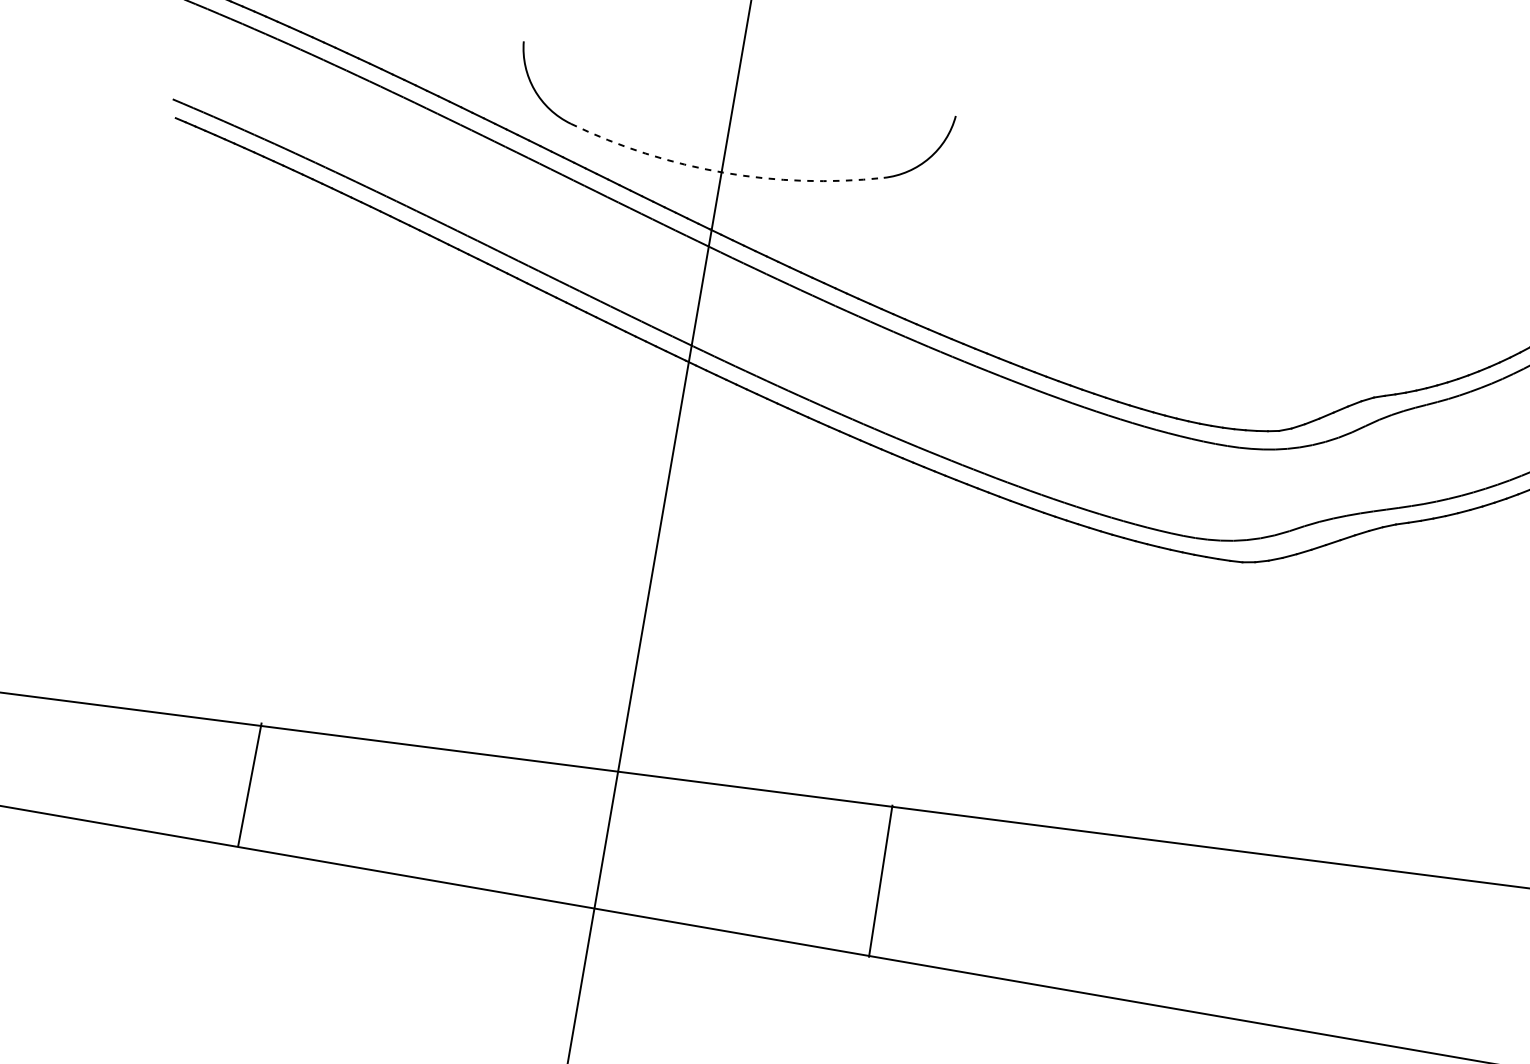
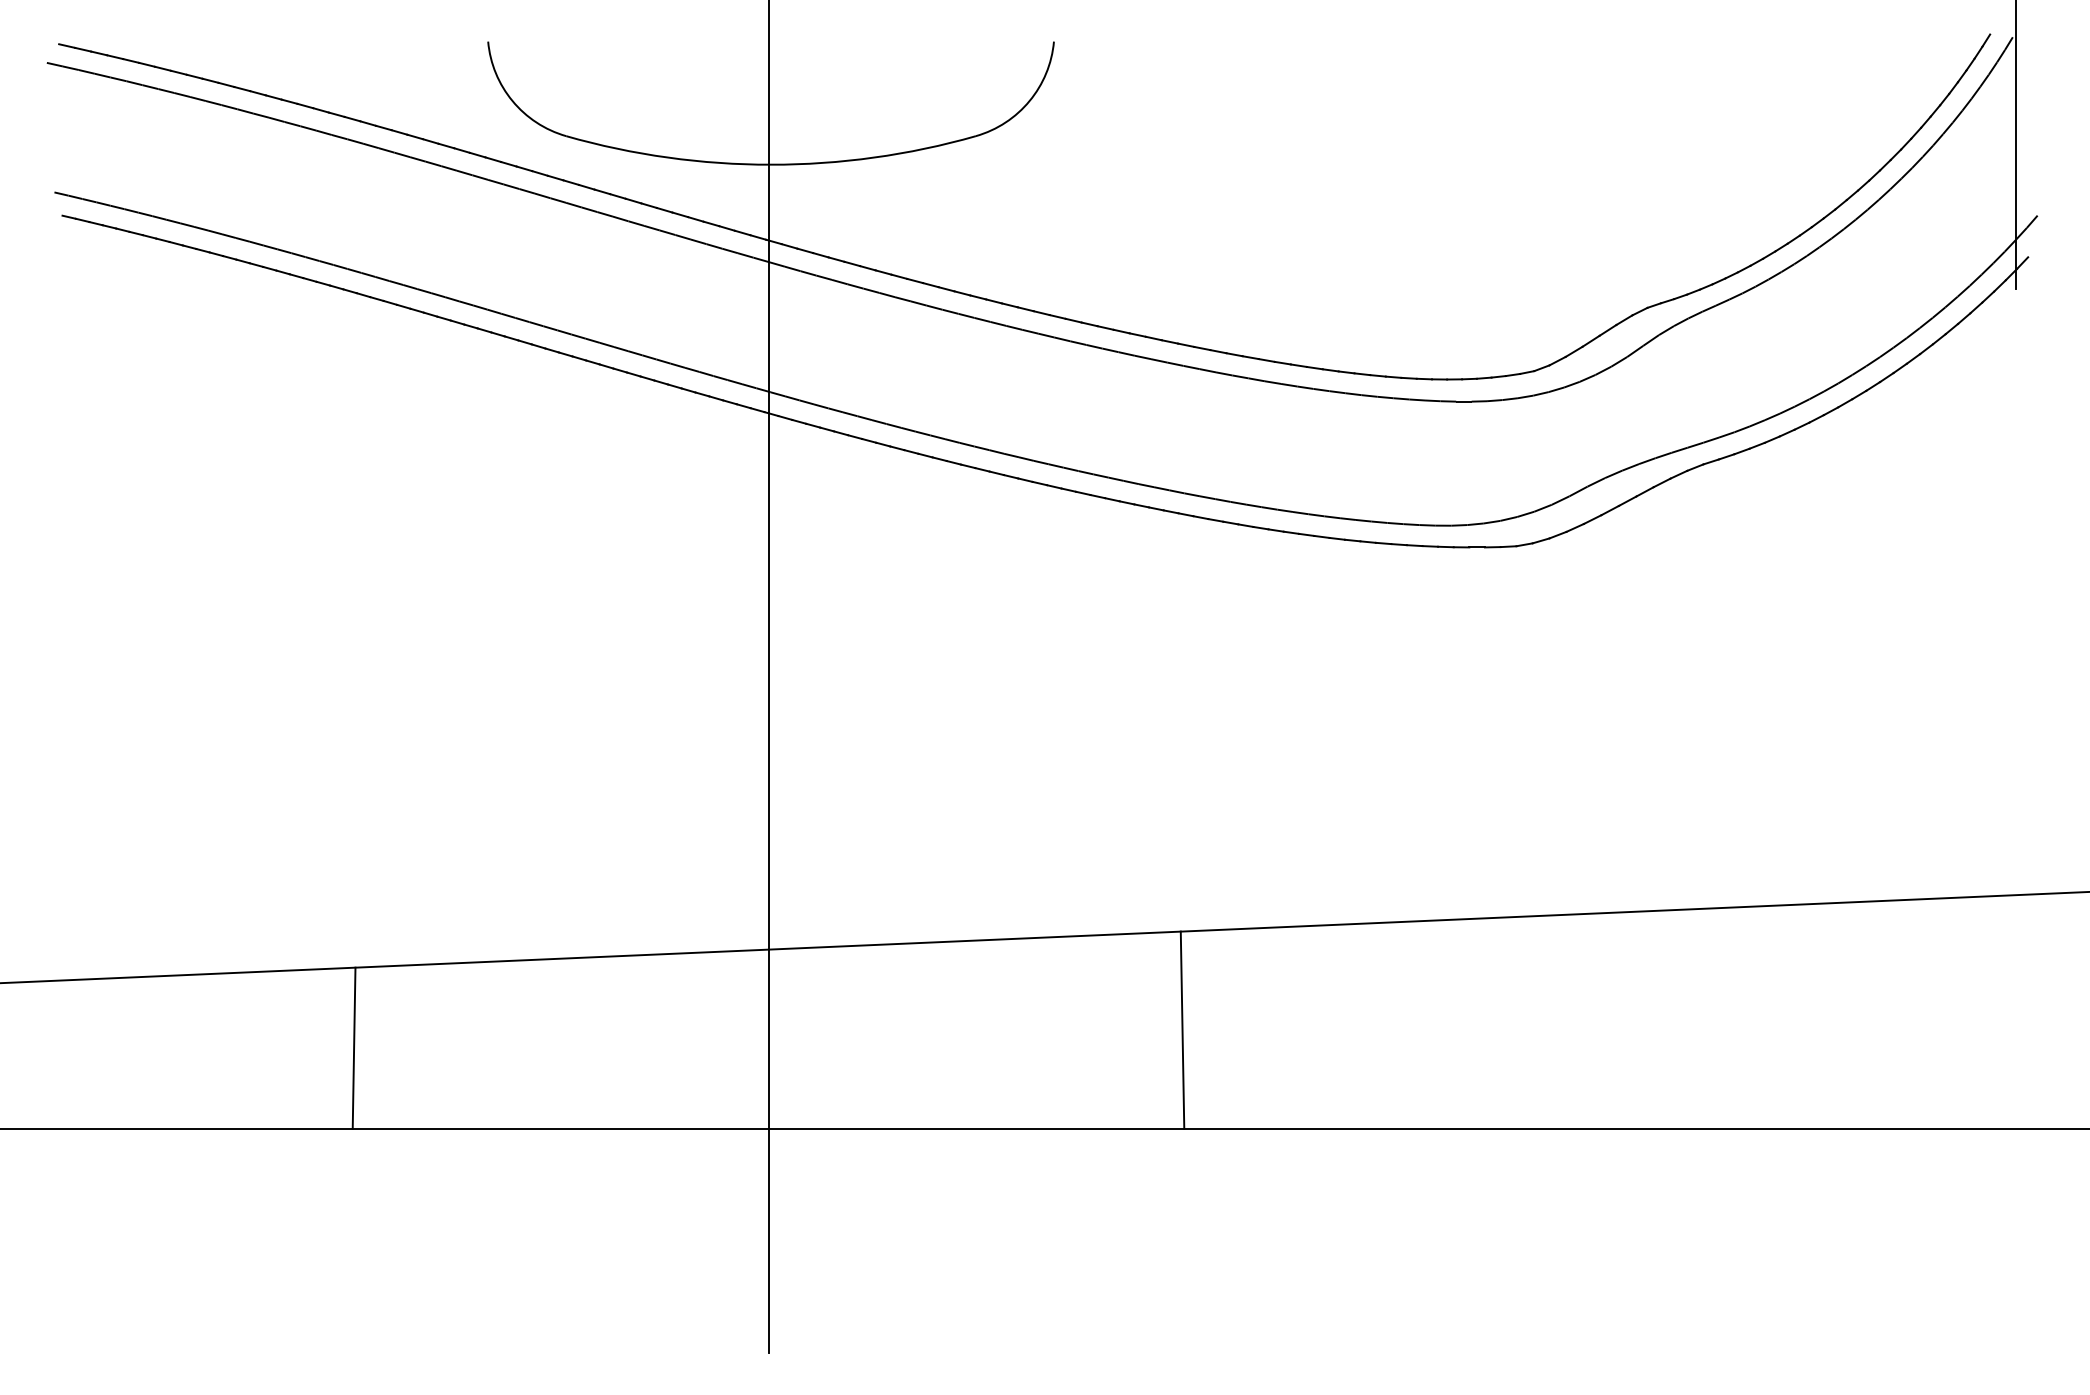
arc: (723, 172) -> (771, 164), dashed -> solid
line: (249, 784) -> (353, 1047), moved
line: (880, 880) -> (1182, 1029), moved

